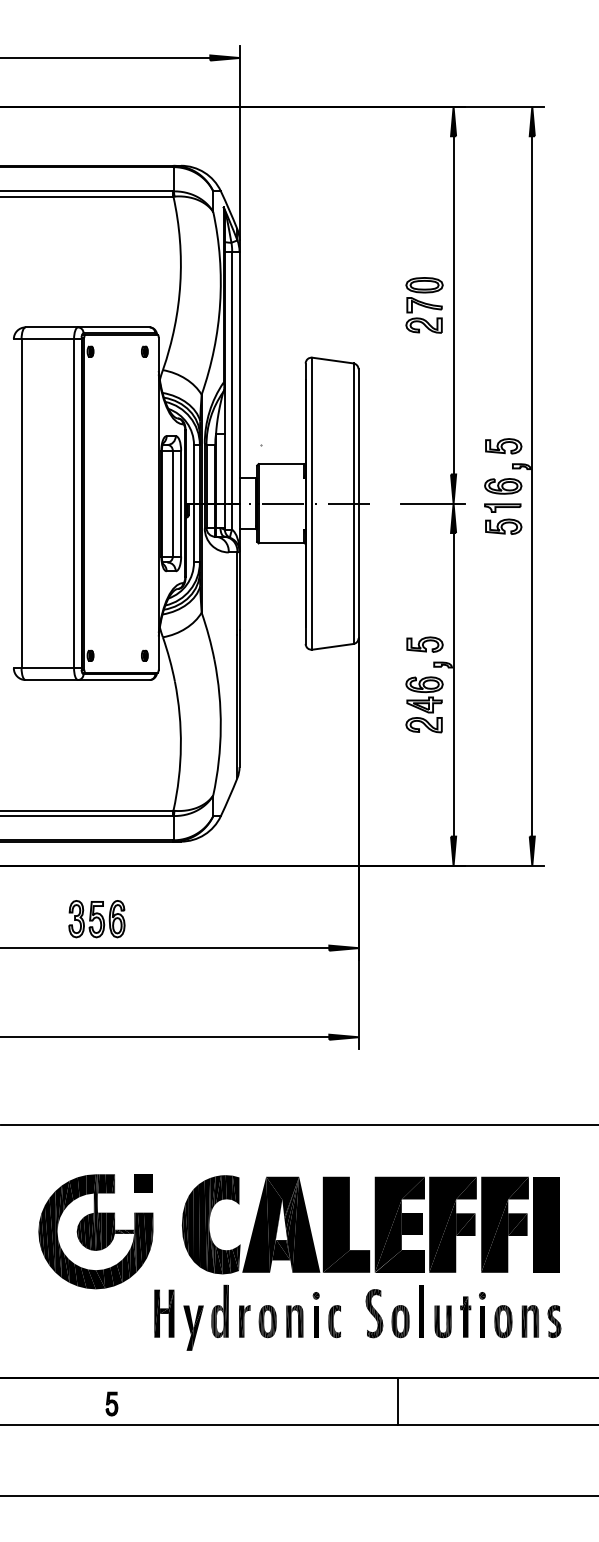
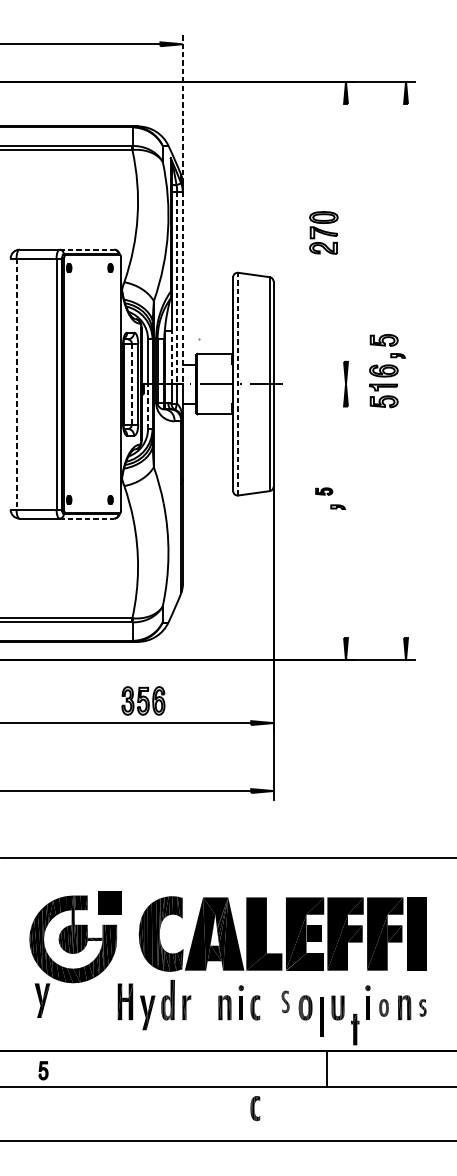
line: (239, 142) -> (182, 108), solid -> dashed
line: (453, 305) -> (345, 233), removed
line: (113, 327) -> (86, 249), solid -> dashed
line: (232, 378) -> (177, 288), solid -> dashed
line: (239, 378) -> (182, 288), solid -> dashed
line: (224, 468) -> (171, 357), solid -> dashed
line: (532, 486) -> (406, 371), removed
line: (21, 503) -> (16, 384), solid -> dashed
line: (172, 503) -> (131, 384), solid -> dashed
line: (312, 503) -> (238, 384), solid -> dashed
line: (432, 503) -> (329, 384), removed
line: (194, 532) -> (148, 406), solid -> dashed
part: (424, 644) -> (323, 491), size x0.6
line: (113, 680) -> (86, 518), solid -> dashed
line: (453, 684) -> (345, 522), removed
part: (424, 704) -> (323, 537), removed
part: (96, 919) -> (143, 701), moved
part: (143, 1183) -> (109, 902), size x1.6
part: (55, 1311) -> (42, 1000), added
line: (421, 1311) -> (321, 1016), moved
part: (374, 1313) -> (285, 1001), size x0.6
part: (465, 1316) -> (355, 1029), moved
part: (267, 1321) -> (204, 1007), removed
part: (503, 1321) -> (384, 1007), size x0.7
part: (554, 1321) -> (422, 1007), size x0.7
line: (398, 1401) -> (326, 1068), moved
part: (111, 1403) -> (43, 1070), moved
part: (334, 1453) -> (255, 1108), added

